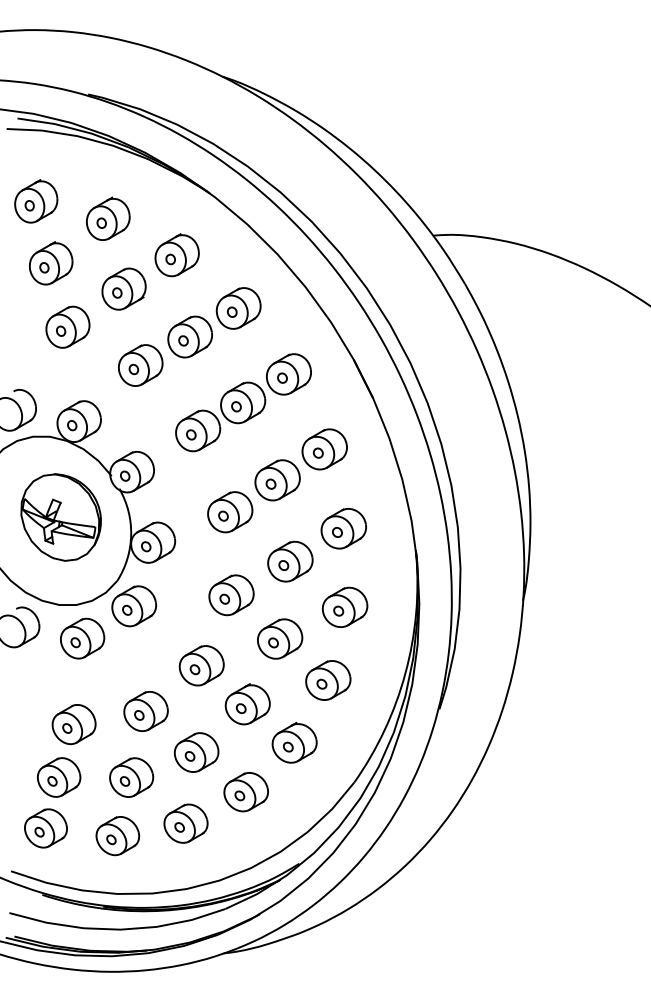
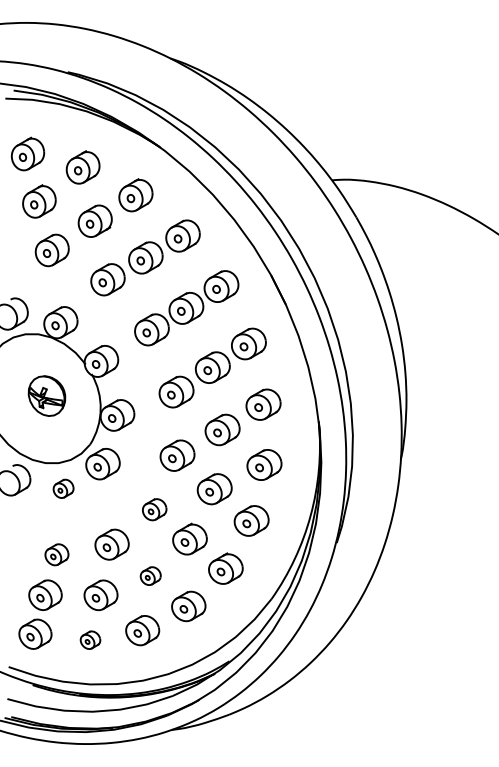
part: (60, 517) -> (46, 396), size x0.6
part: (82, 638) -> (63, 488), size x0.6
part: (201, 665) -> (154, 509), size x0.7
part: (73, 724) -> (56, 554), size x0.7
part: (196, 752) -> (150, 576), size x0.6
part: (117, 836) -> (90, 640), size x0.6

